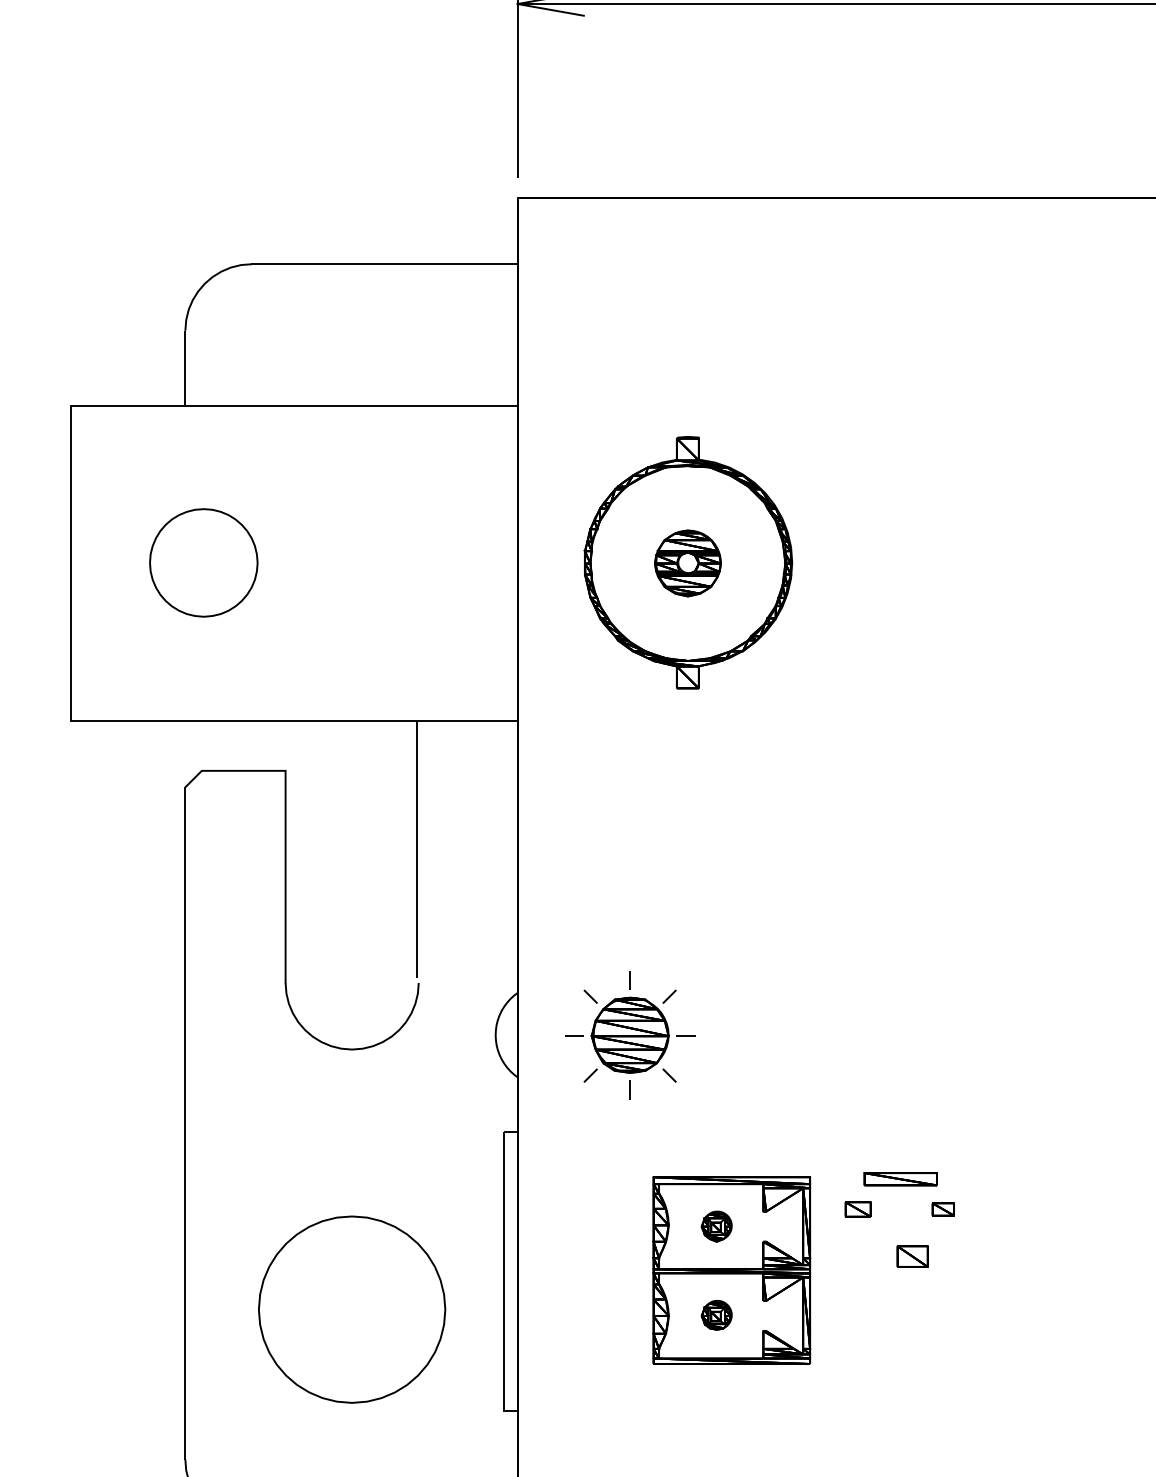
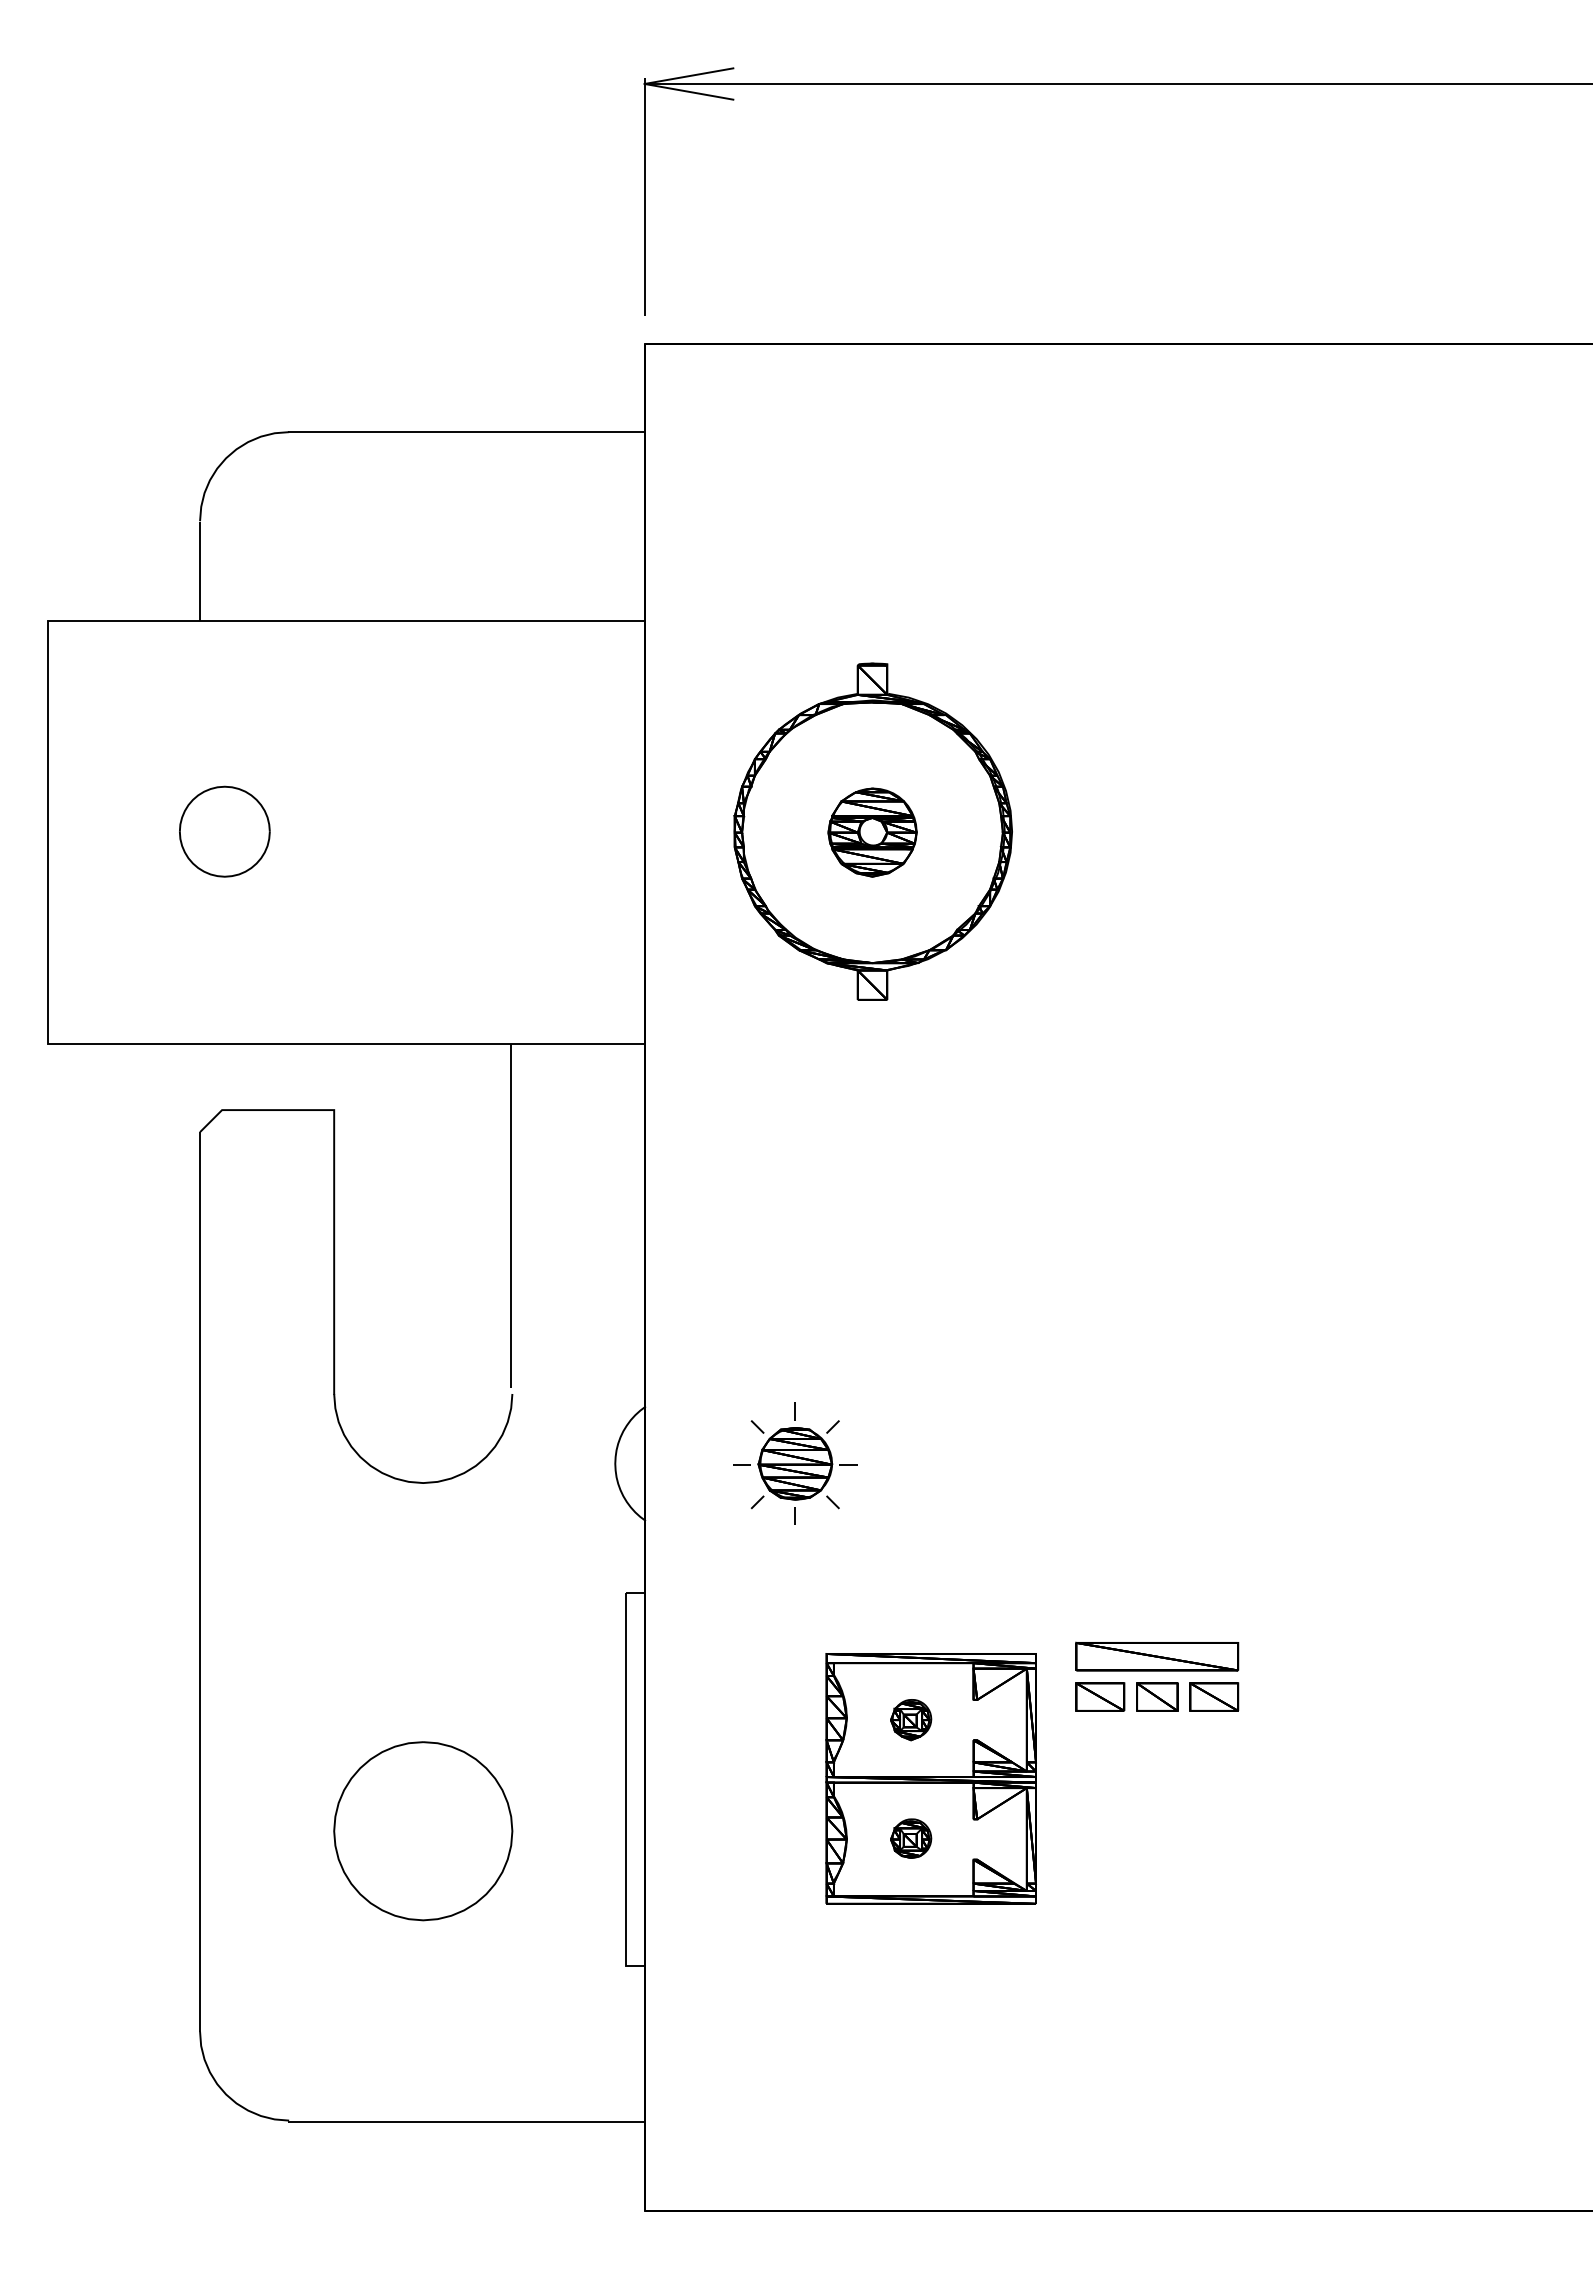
part: (203, 562) -> (224, 831), size x0.62
part: (630, 1034) -> (795, 1463), size x0.71
part: (900, 1179) -> (1157, 1656), size x1.67
part: (858, 1209) -> (1100, 1696), size x1.43
part: (943, 1209) -> (1214, 1696), size x1.67
part: (912, 1256) -> (1157, 1696), moved
part: (352, 1309) -> (423, 1831), size x0.71

